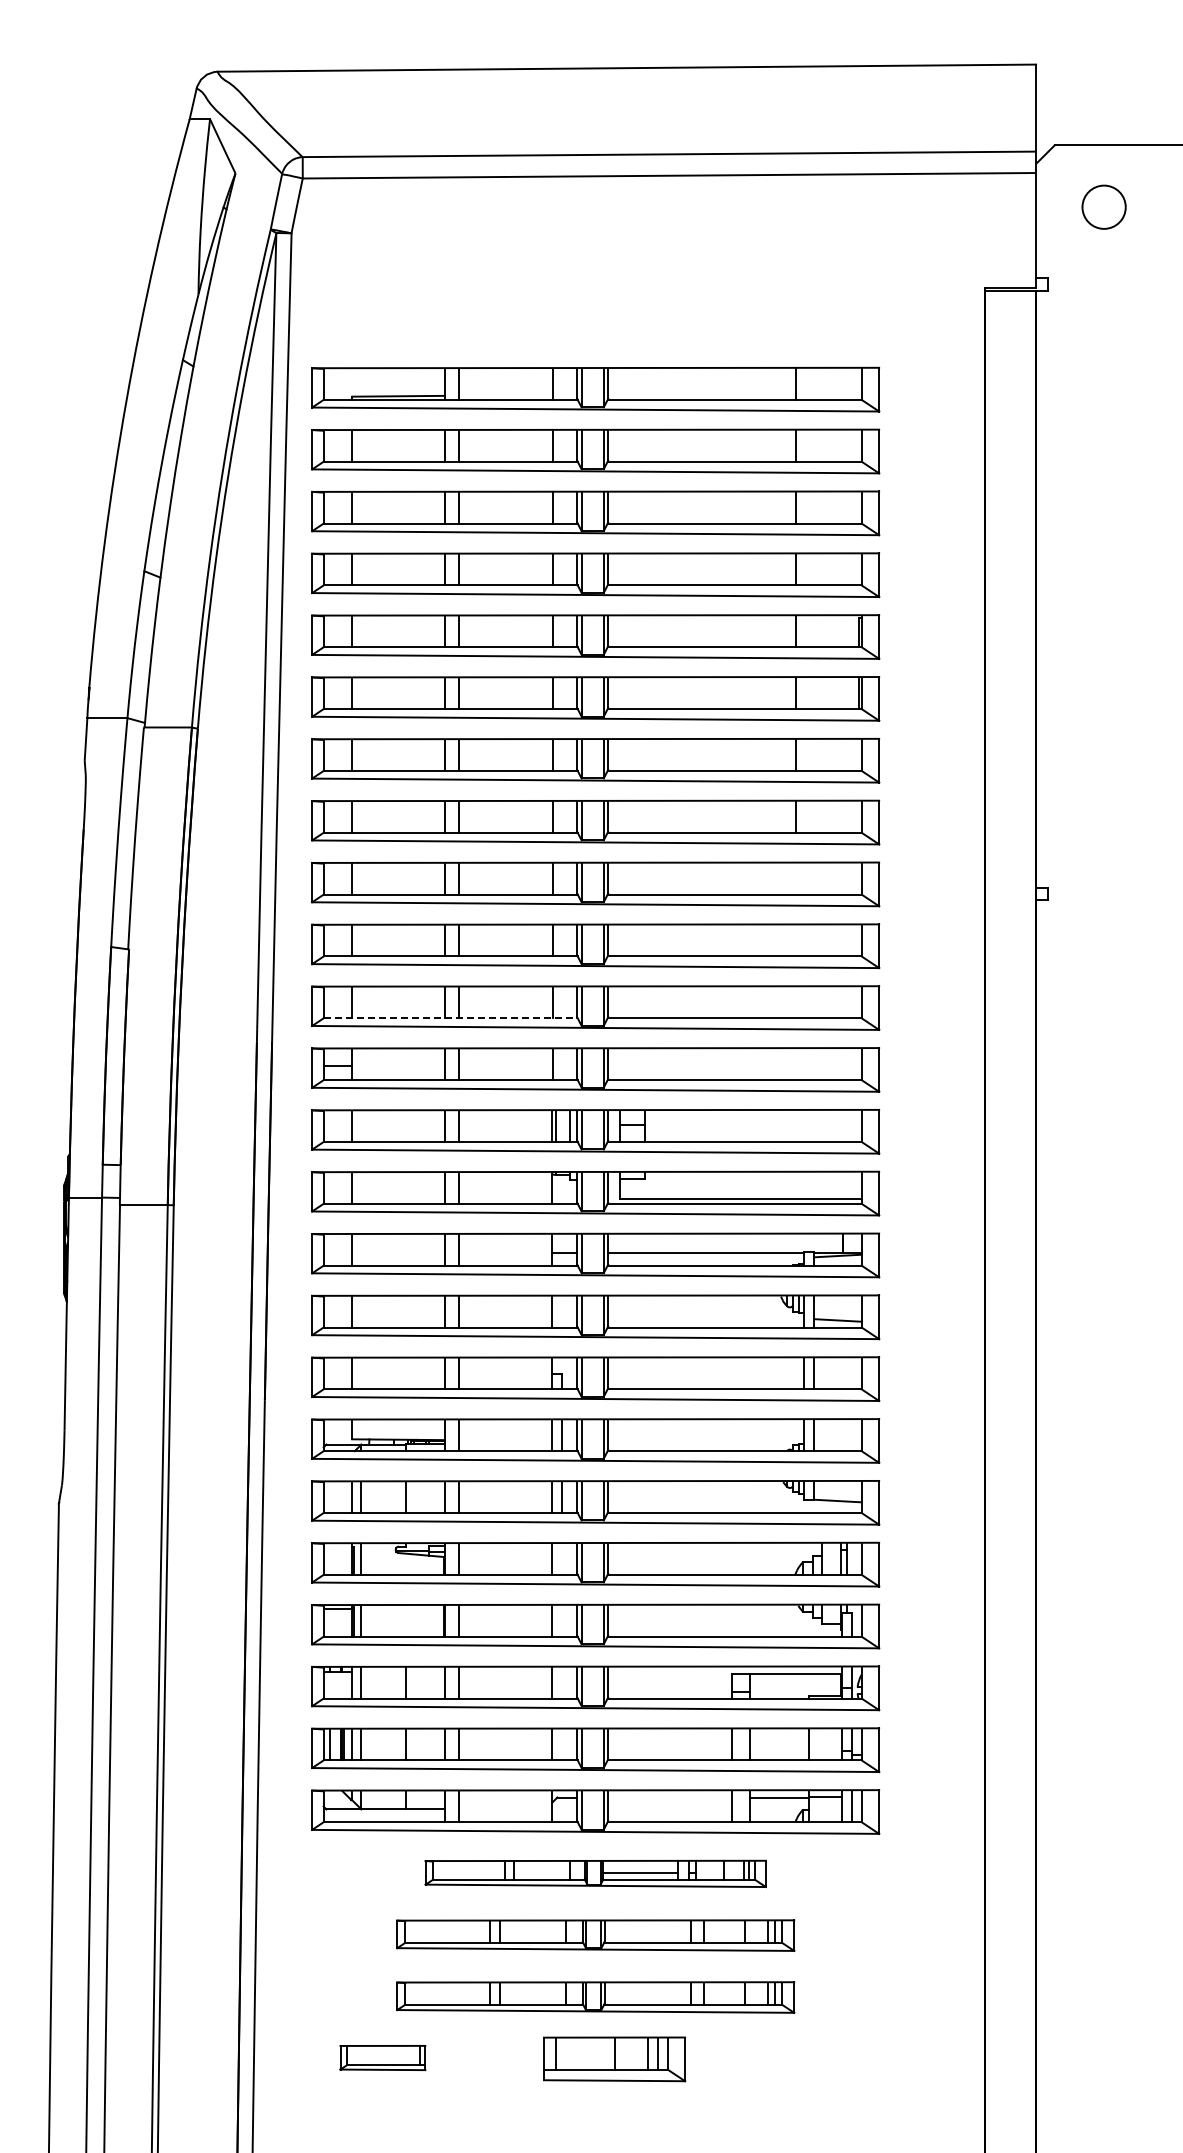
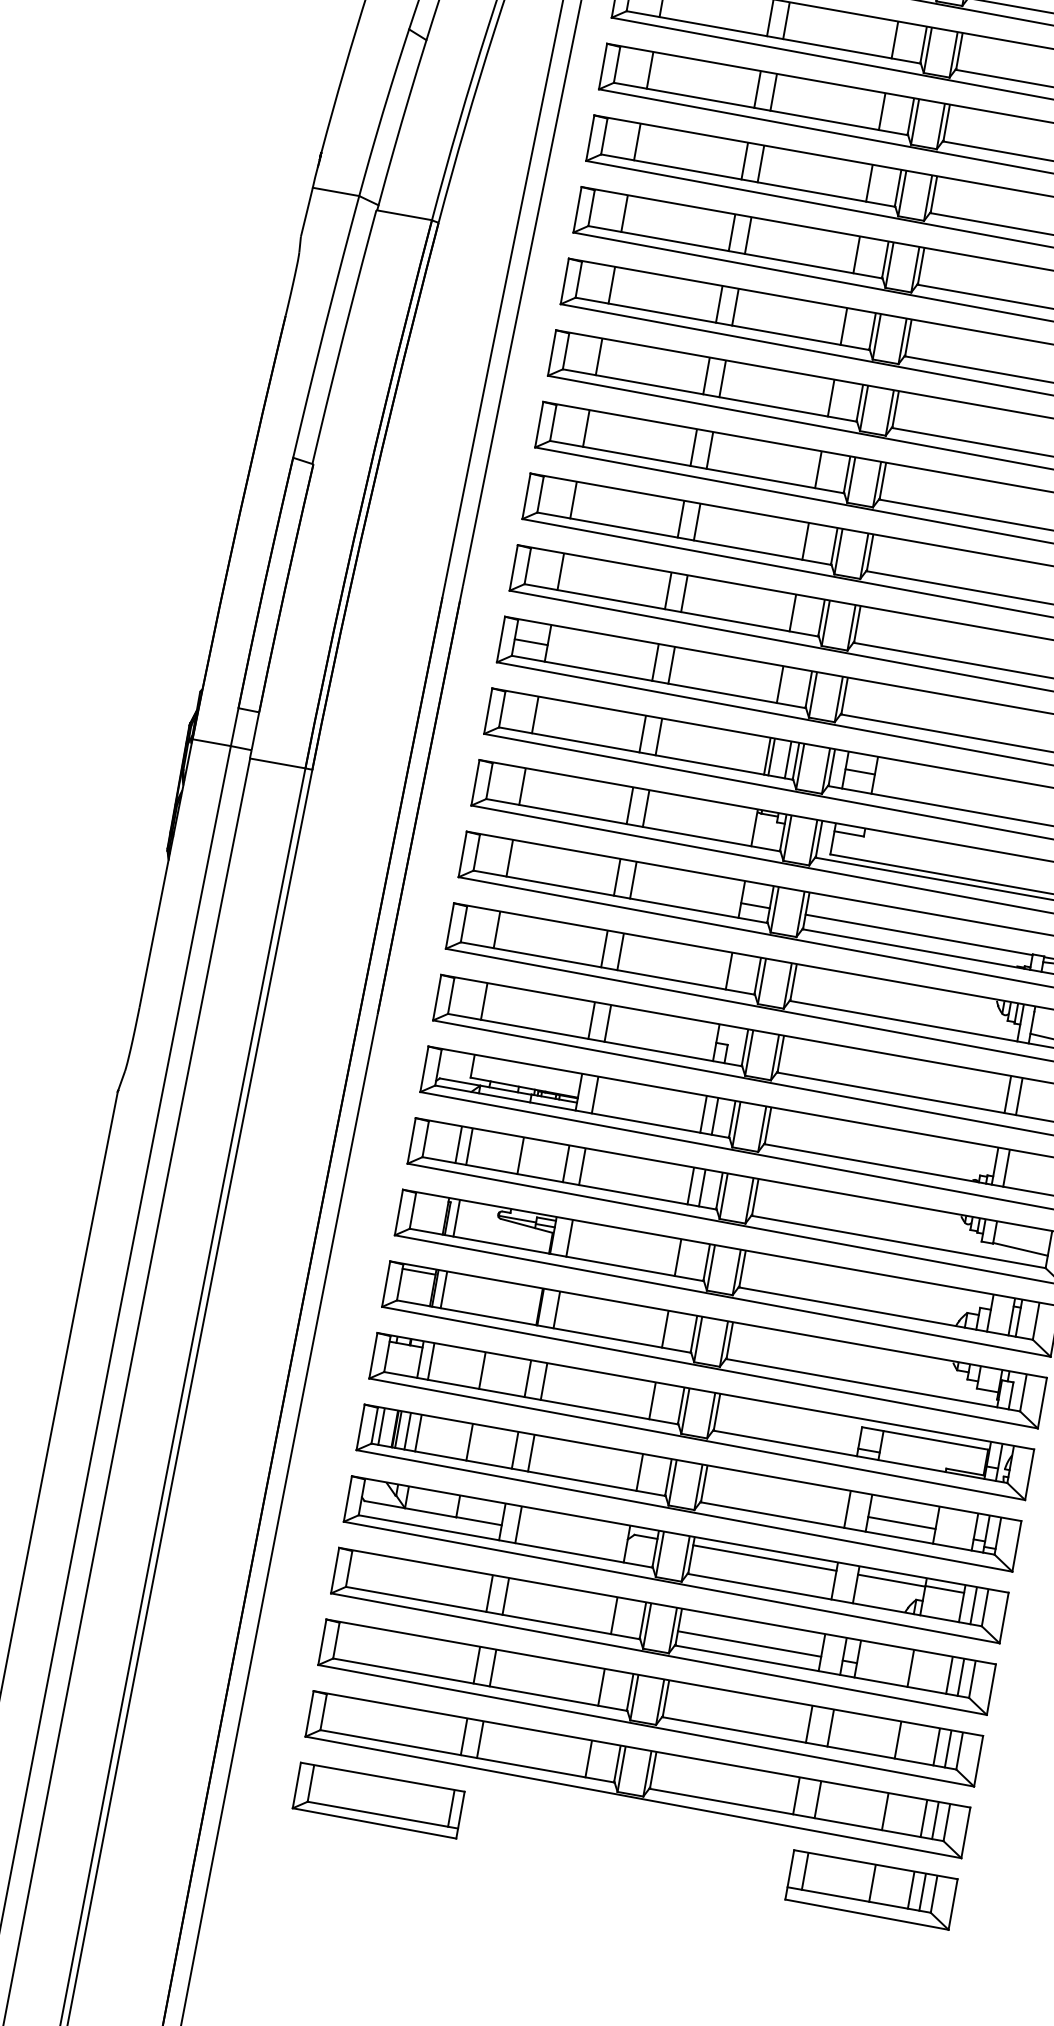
line: (451, 1018) -> (672, 610), dashed -> solid
line: (779, 1747) -> (902, 1522), added
line: (669, 1797) -> (764, 1557), added
part: (595, 1873) -> (662, 1630), size x1.67
part: (595, 1935) -> (650, 1702), size x1.43
part: (595, 1997) -> (637, 1774), size x1.43
part: (382, 2057) -> (378, 1799), size x1.67
part: (614, 2059) -> (871, 1890), moved

